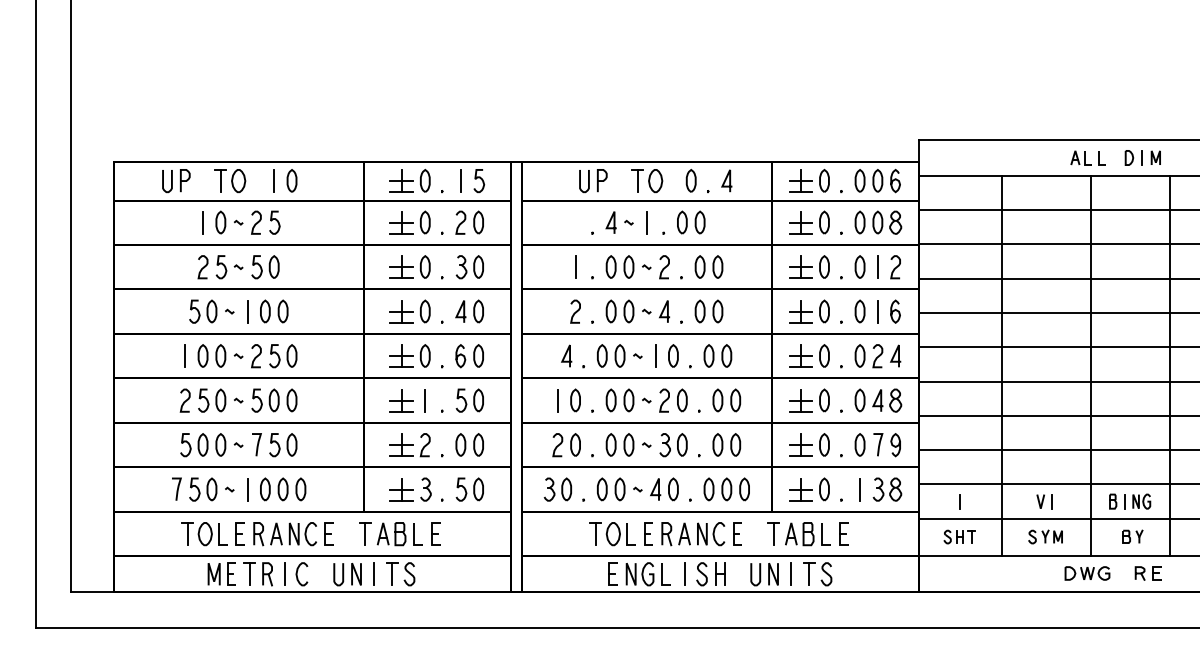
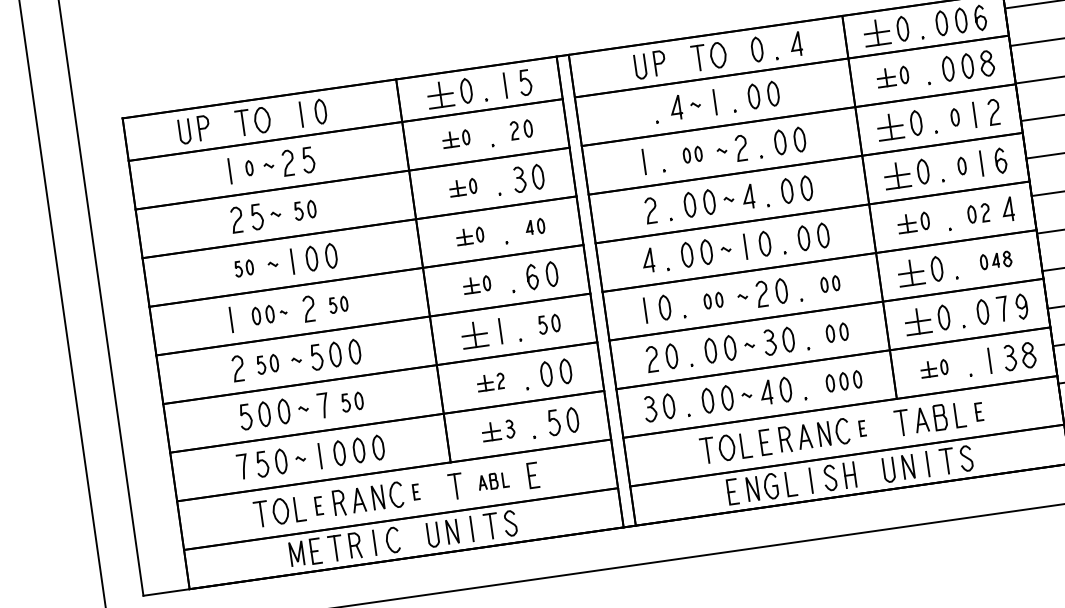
part: (220, 222) -> (249, 168), size x0.6
part: (409, 222) -> (455, 138), size x0.6
part: (469, 222) -> (521, 129), size x0.7
part: (809, 222) -> (892, 76), size x0.7
part: (409, 266) -> (462, 187), size x0.6
part: (619, 266) -> (692, 154), size x0.6
part: (859, 266) -> (954, 117), size x0.7
part: (265, 267) -> (305, 210), size x0.7
part: (203, 311) -> (244, 268), size x0.6
part: (409, 311) -> (469, 236), size x0.6
part: (469, 311) -> (535, 226), size x0.6
part: (859, 311) -> (961, 166), size x0.7
part: (220, 355) -> (269, 313), size x0.7
part: (409, 355) -> (476, 284), size x0.6
part: (809, 355) -> (913, 222), size x0.7
part: (283, 356) -> (338, 305), size x0.6
part: (868, 356) -> (978, 214), size x0.7
part: (212, 400) -> (267, 364), size x0.7
part: (469, 400) -> (548, 324), size x0.7
part: (619, 400) -> (712, 300), size x0.6
part: (726, 400) -> (829, 284), size x0.6
part: (878, 400) -> (996, 260), size x0.6
part: (726, 444) -> (836, 332), size x0.7
part: (283, 445) -> (352, 402), size x0.7
part: (409, 445) -> (490, 382), size x0.6
part: (410, 489) -> (498, 430), size x0.7
part: (726, 489) -> (843, 381), size x0.7
part: (809, 489) -> (934, 368), size x0.6
part: (239, 533) -> (318, 505), size x0.7
part: (328, 533) -> (415, 491), size x0.6
part: (737, 533) -> (862, 427), size x0.6
part: (843, 533) -> (978, 411), size x0.7
part: (399, 534) -> (493, 481), size x0.6

